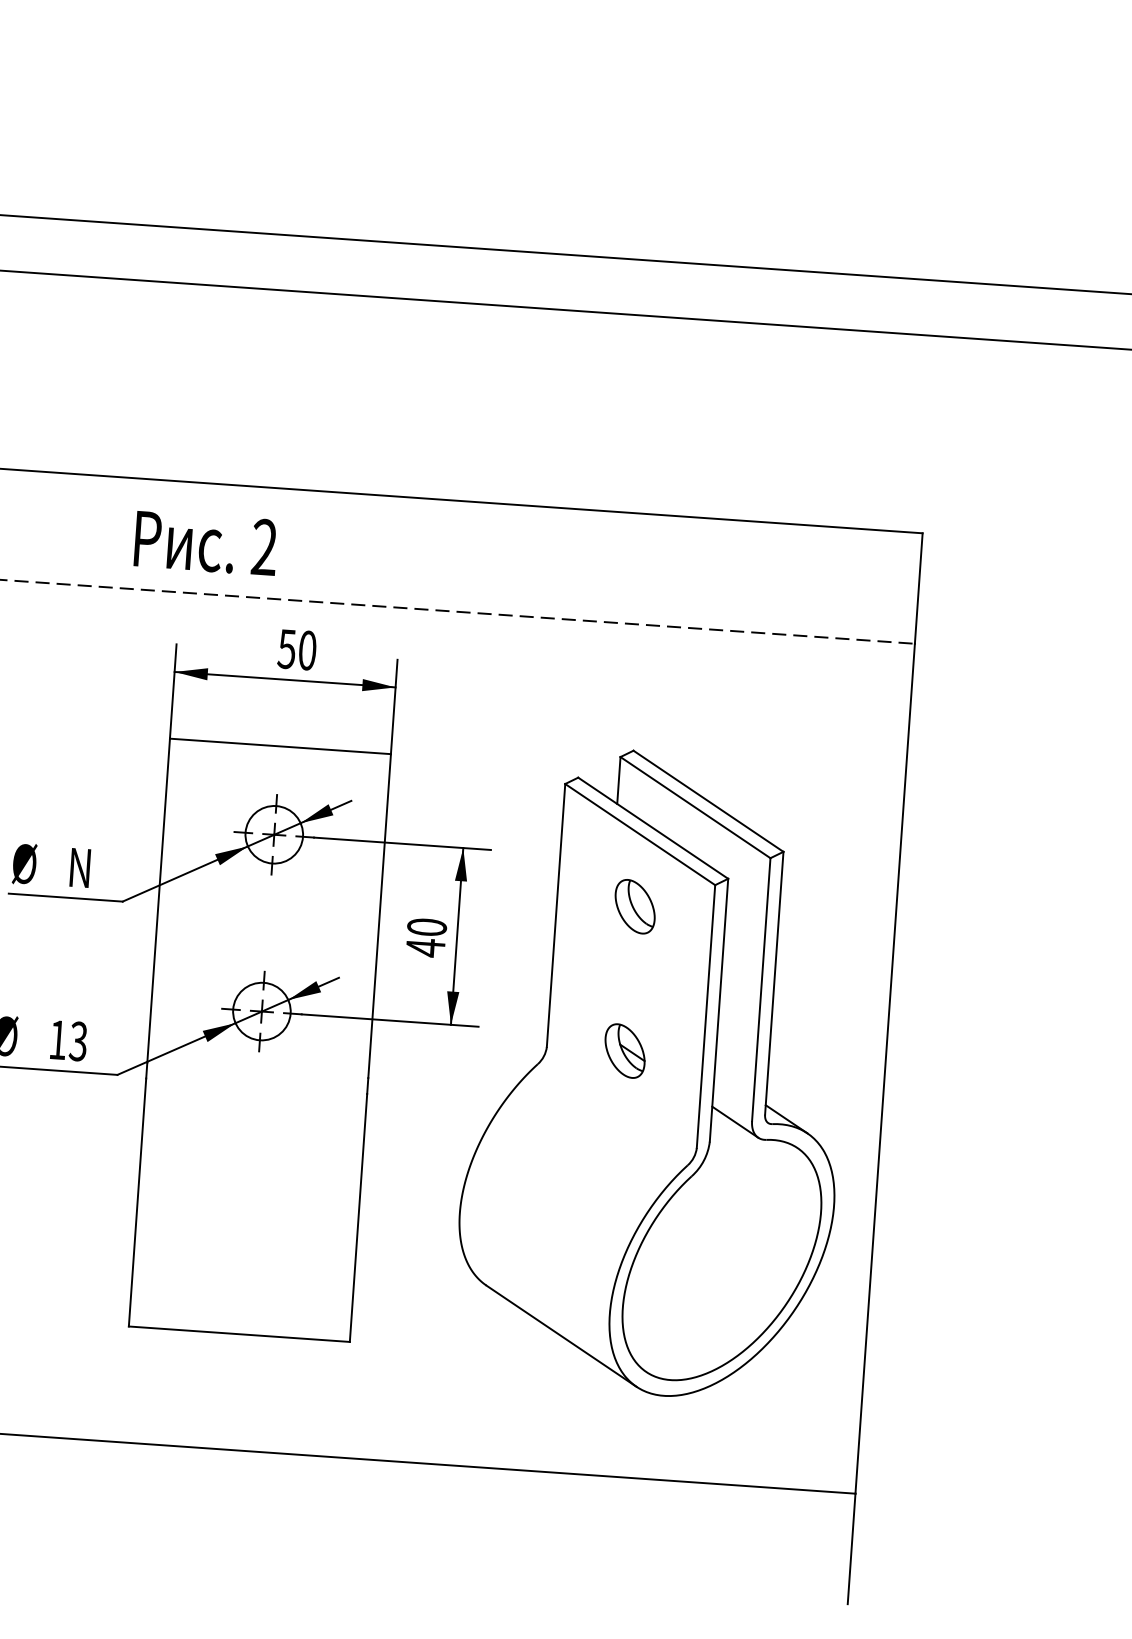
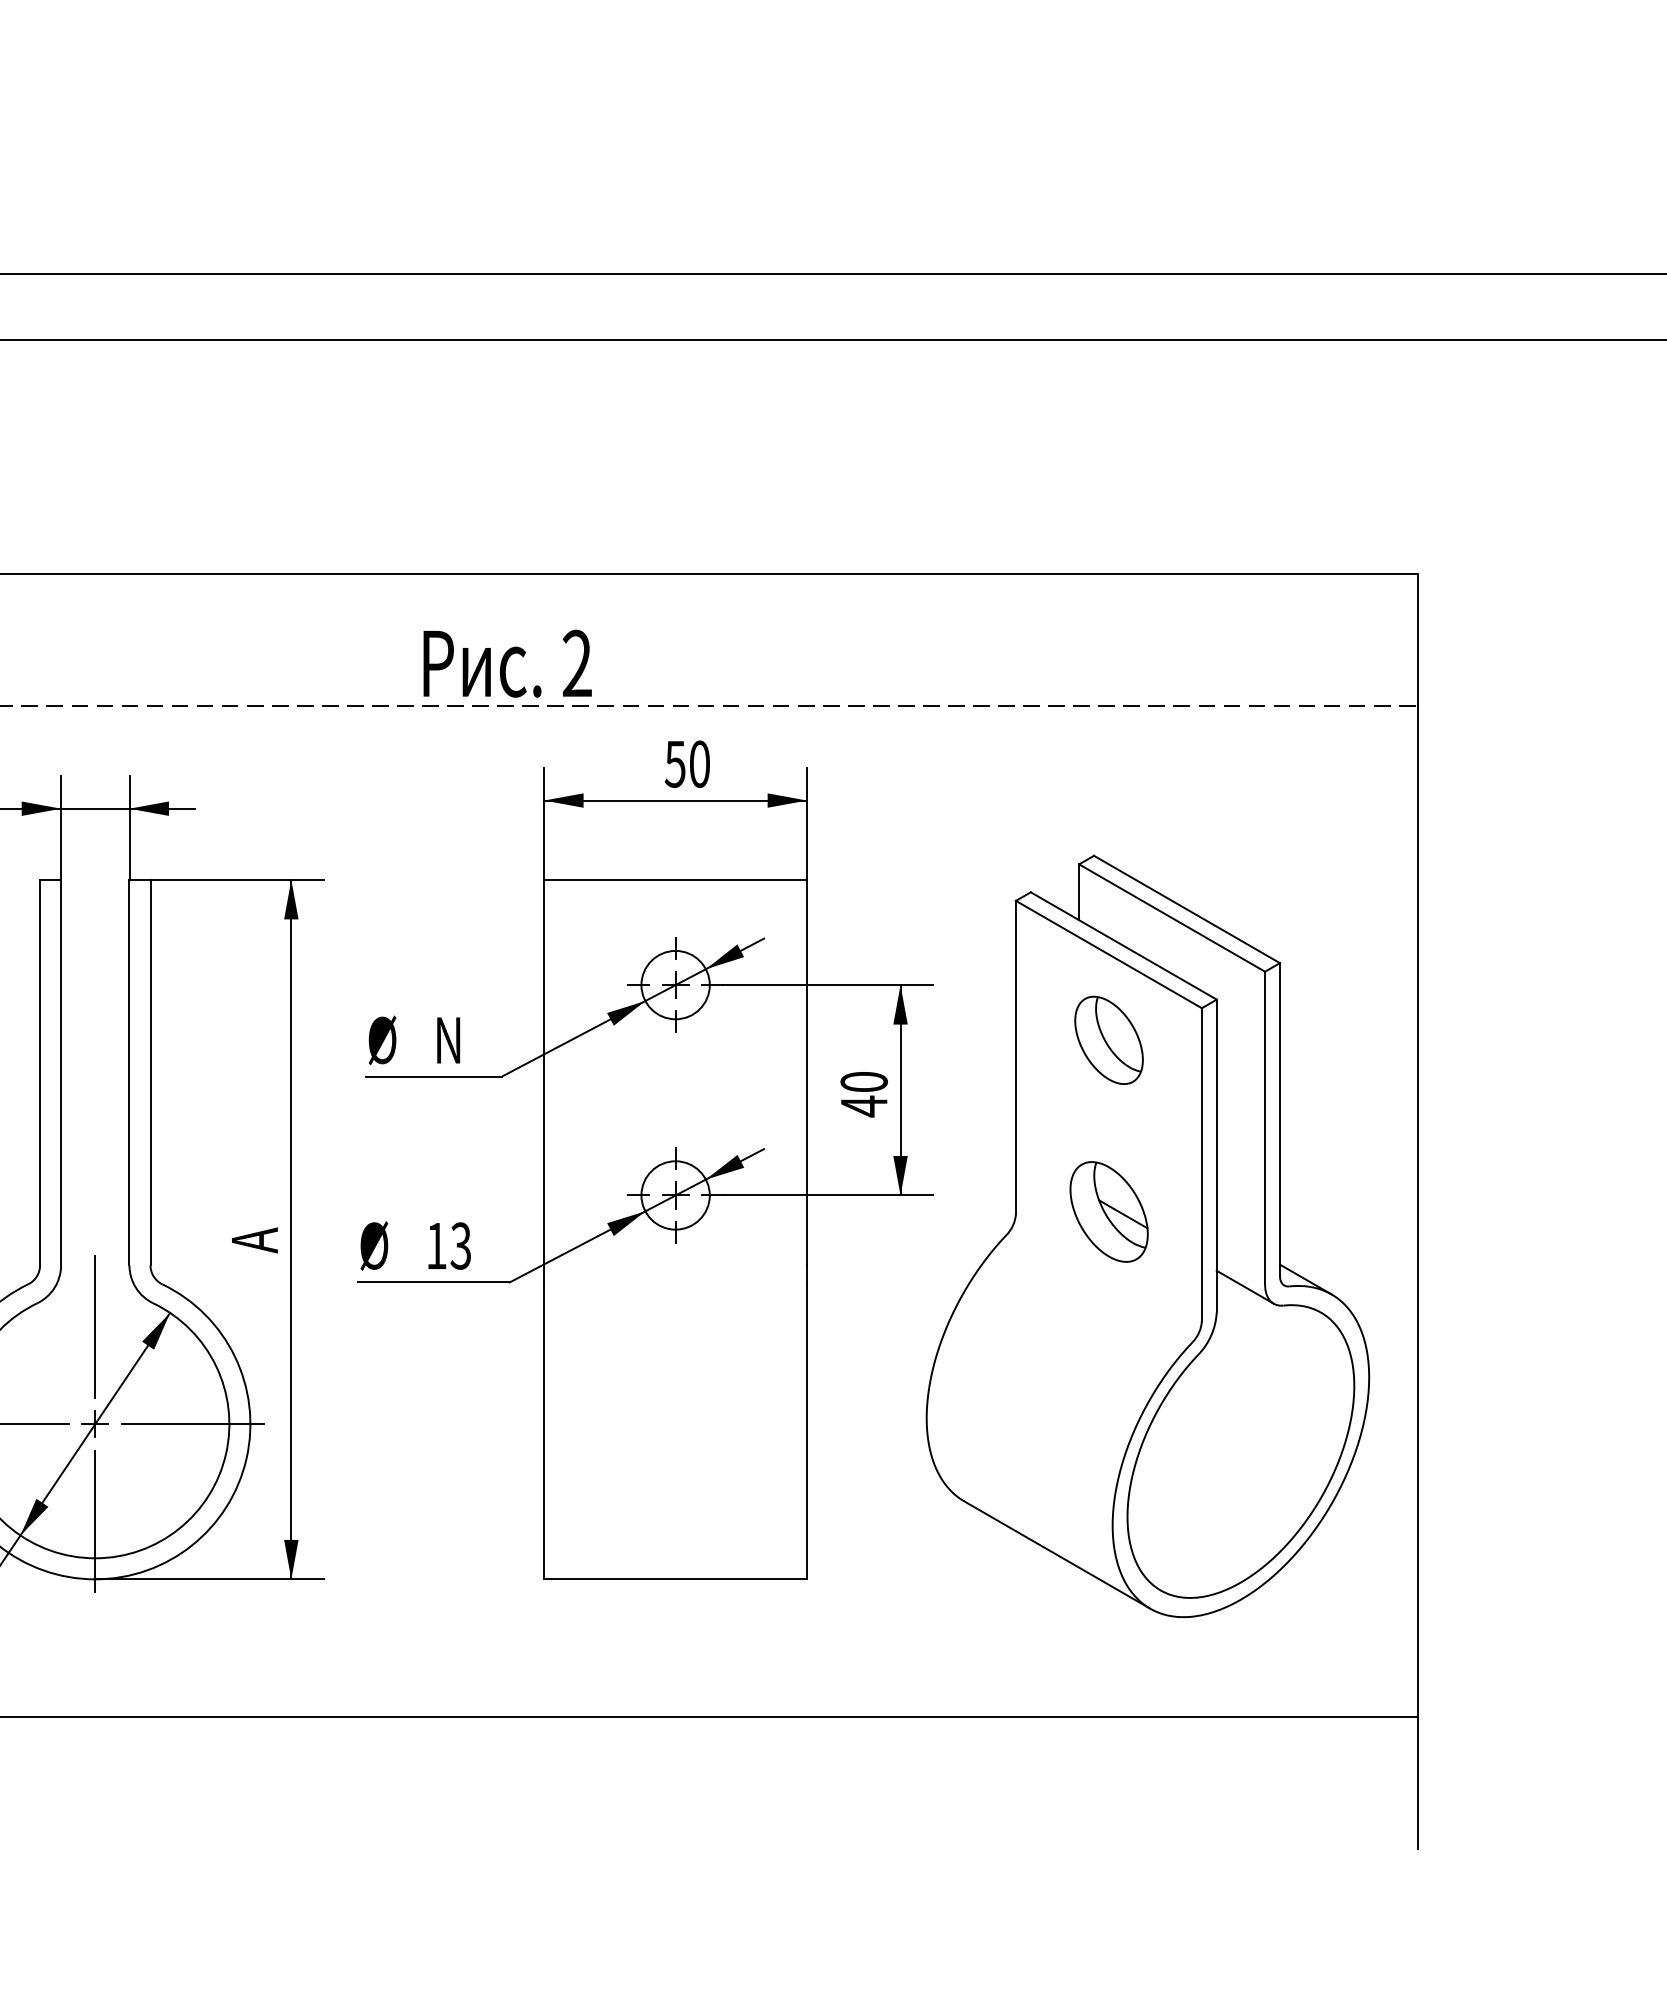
text: (205, 543) -> (507, 663), moved
part: (634, 906) -> (1108, 1040), size x1.4
part: (624, 1051) -> (1108, 1212), size x1.6

